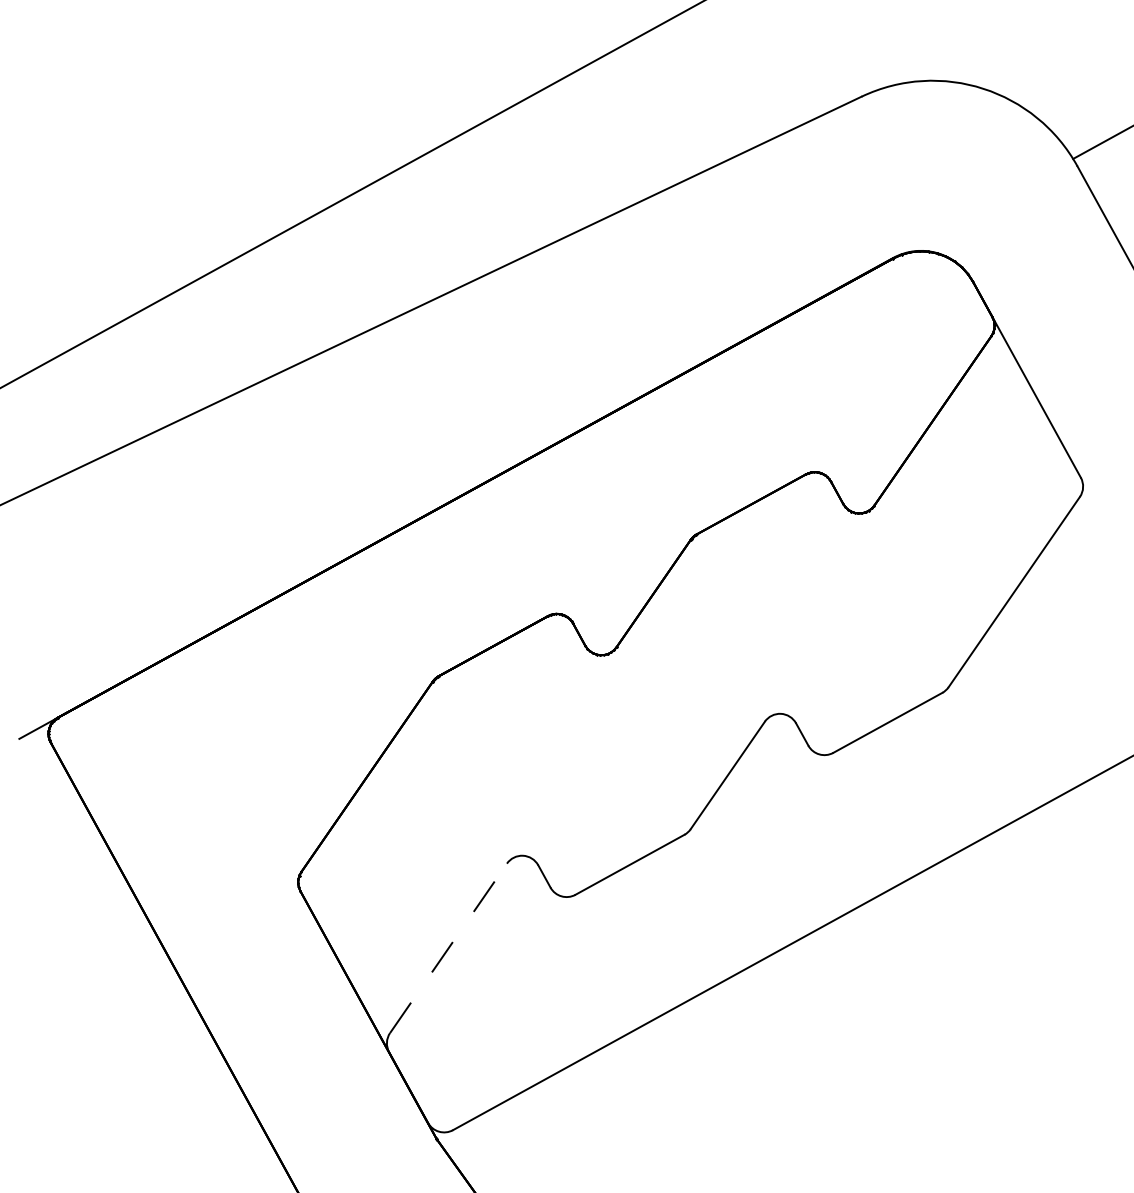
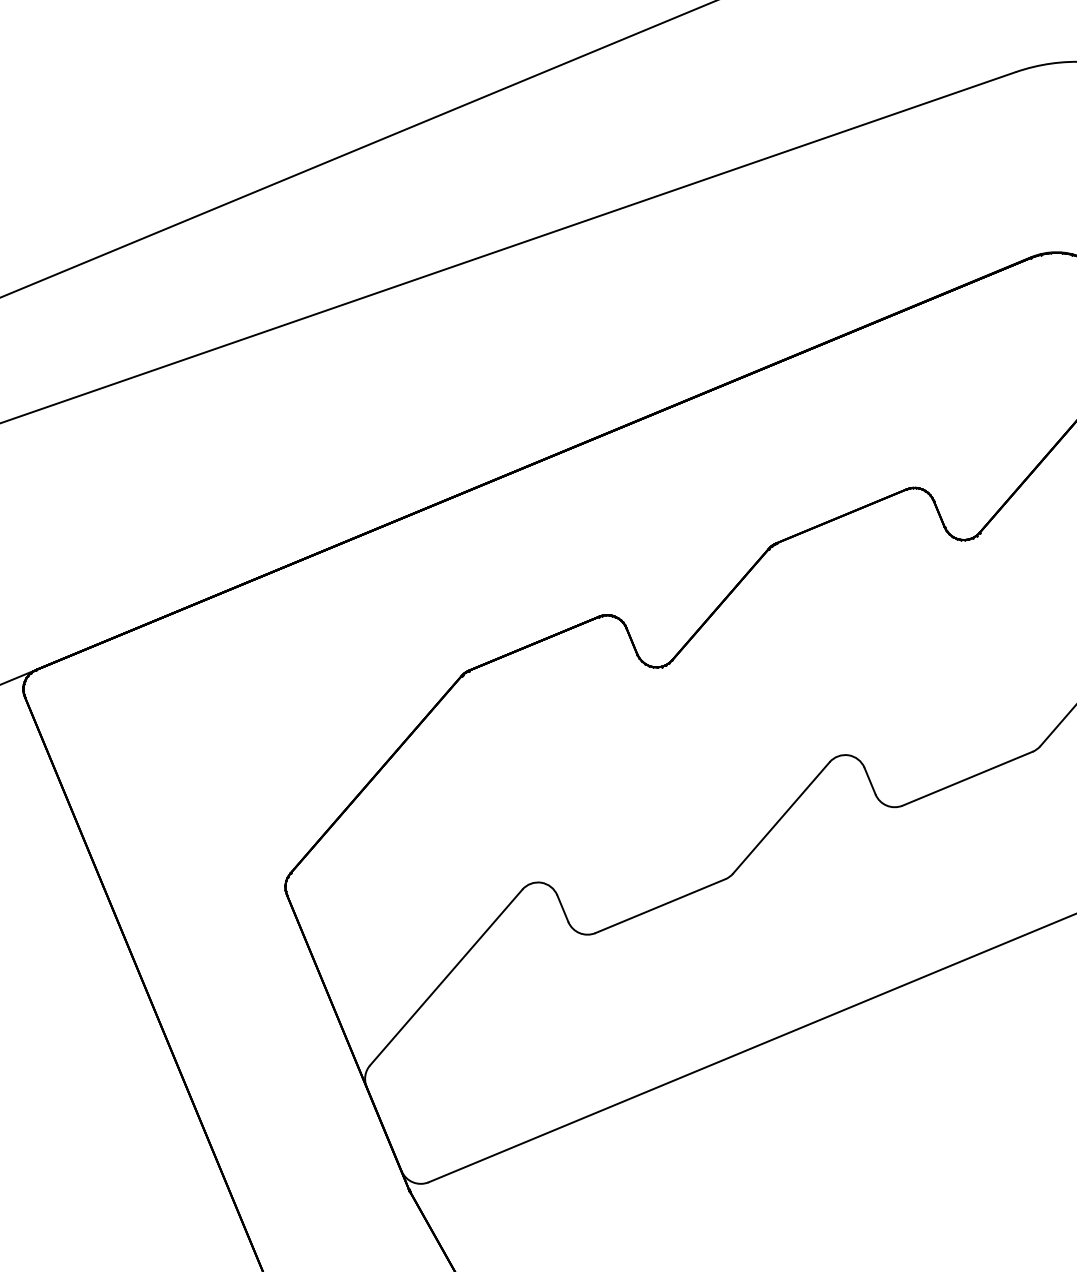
line: (448, 948) -> (446, 977), dashed -> solid

